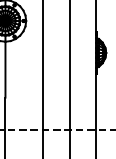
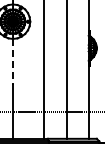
line: (6, 70) -> (13, 62), solid -> dashed

